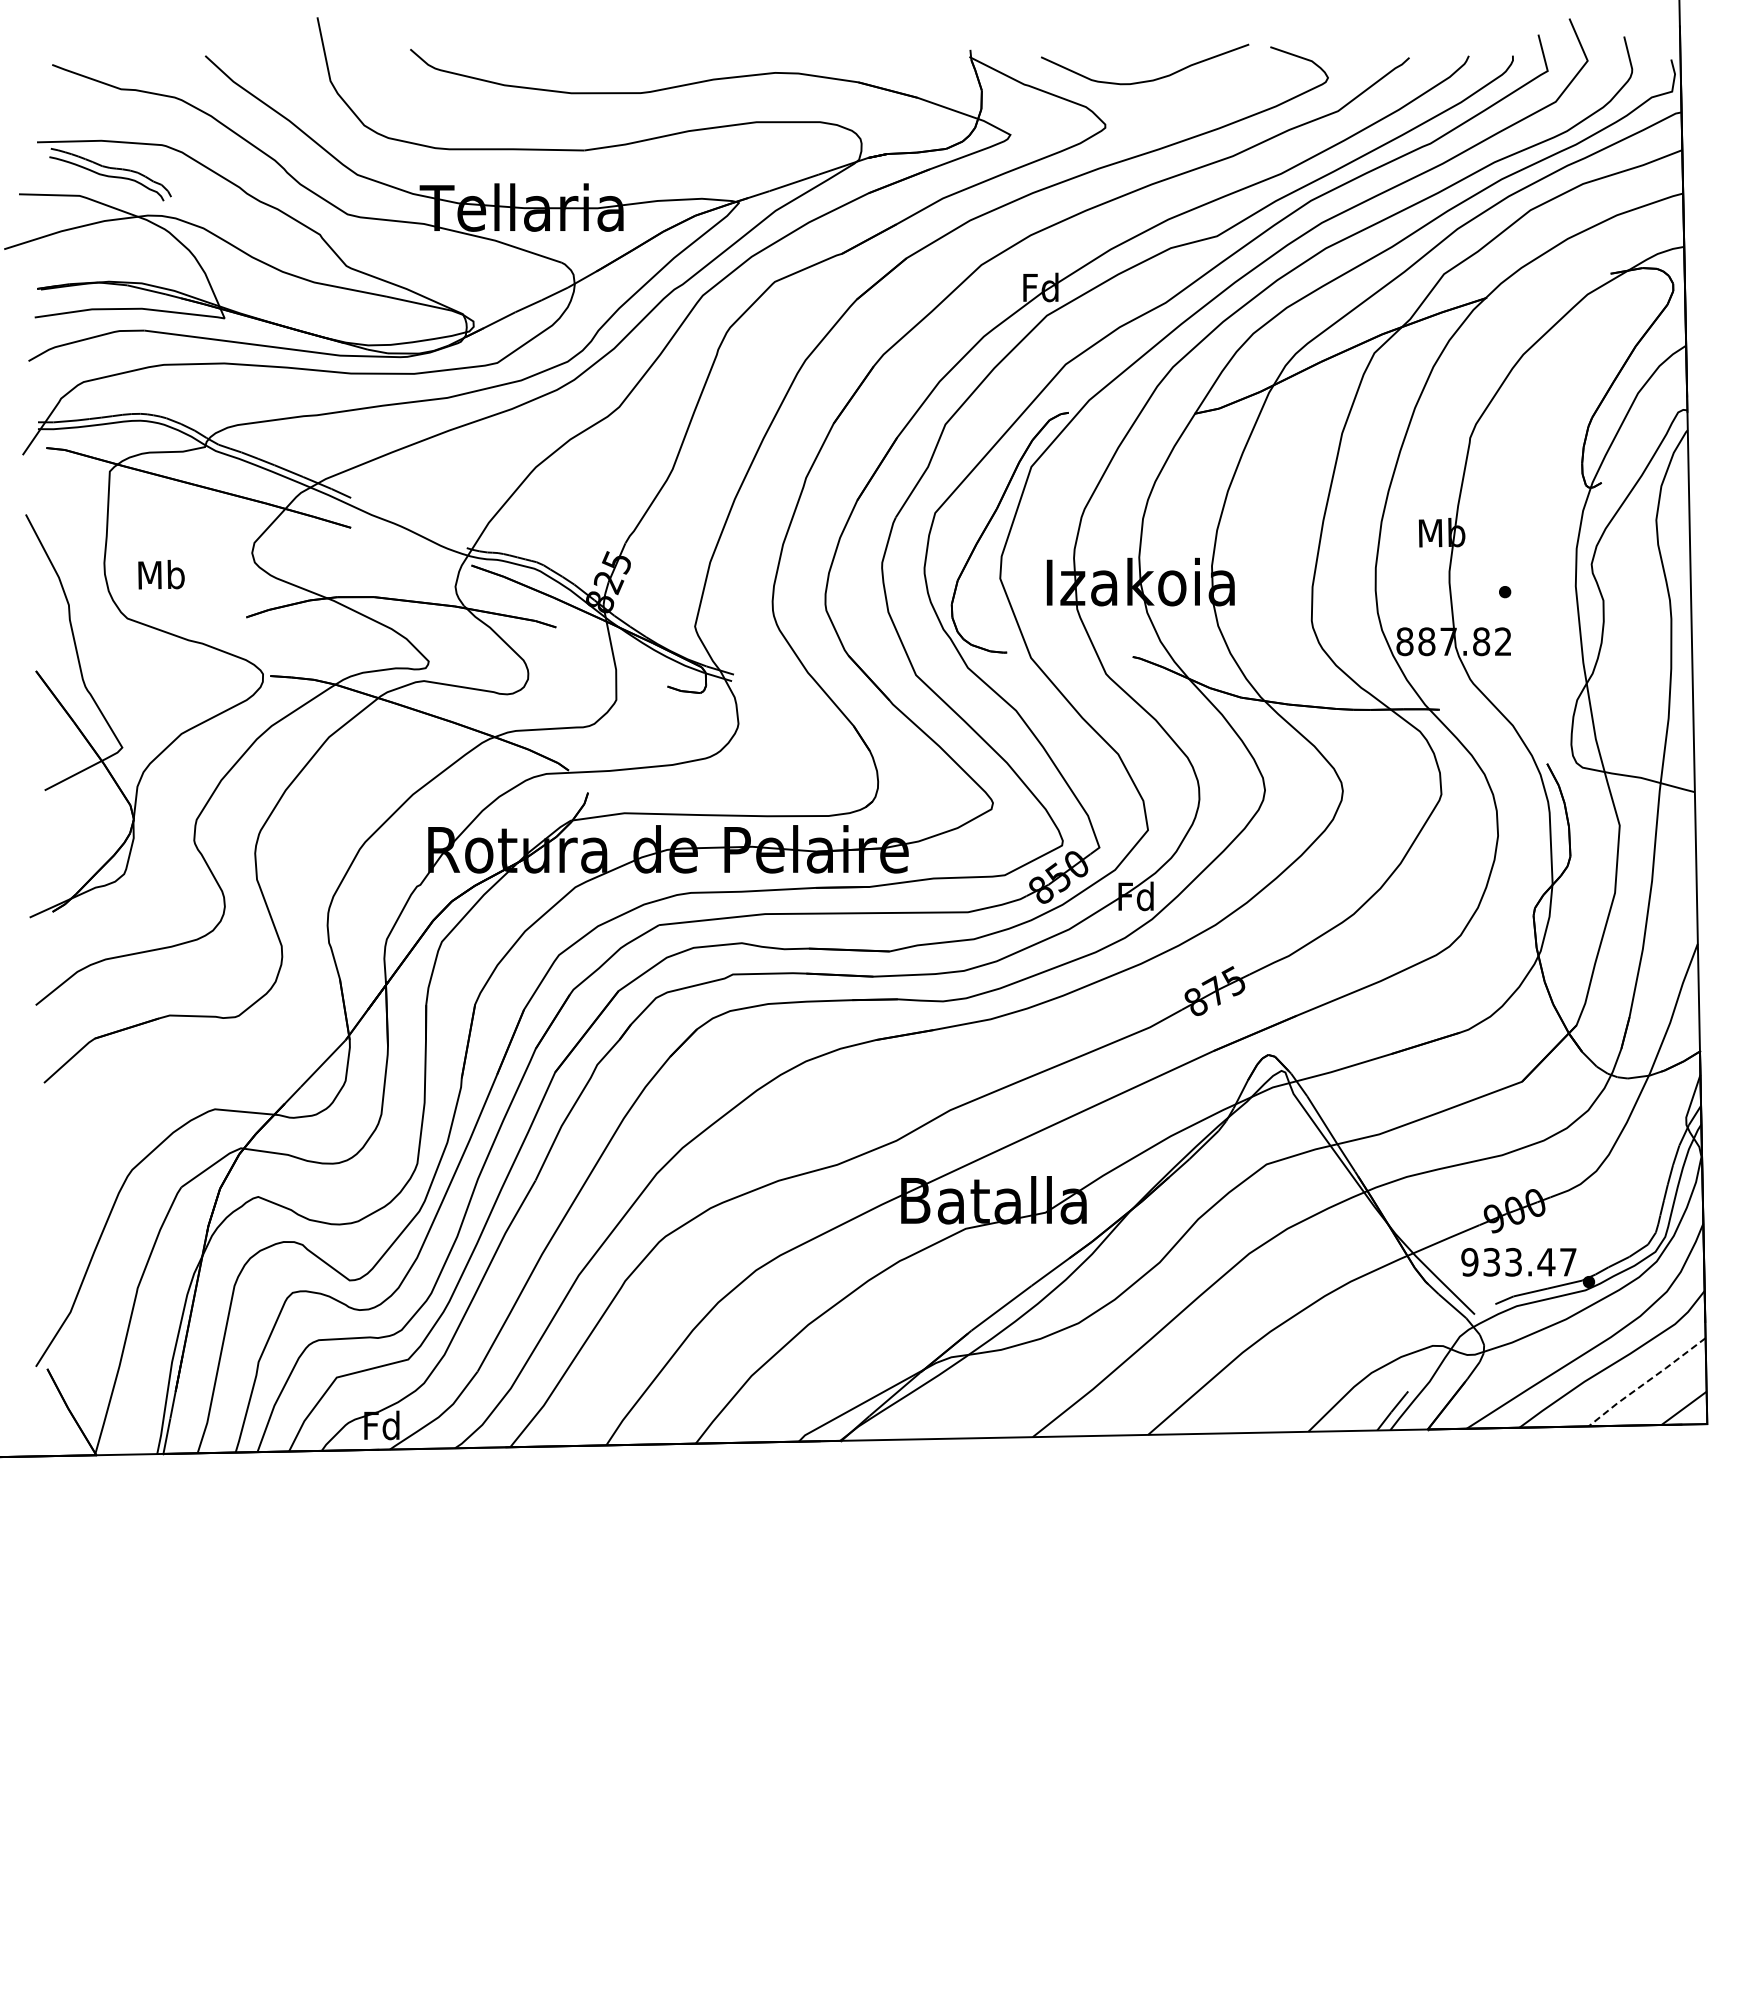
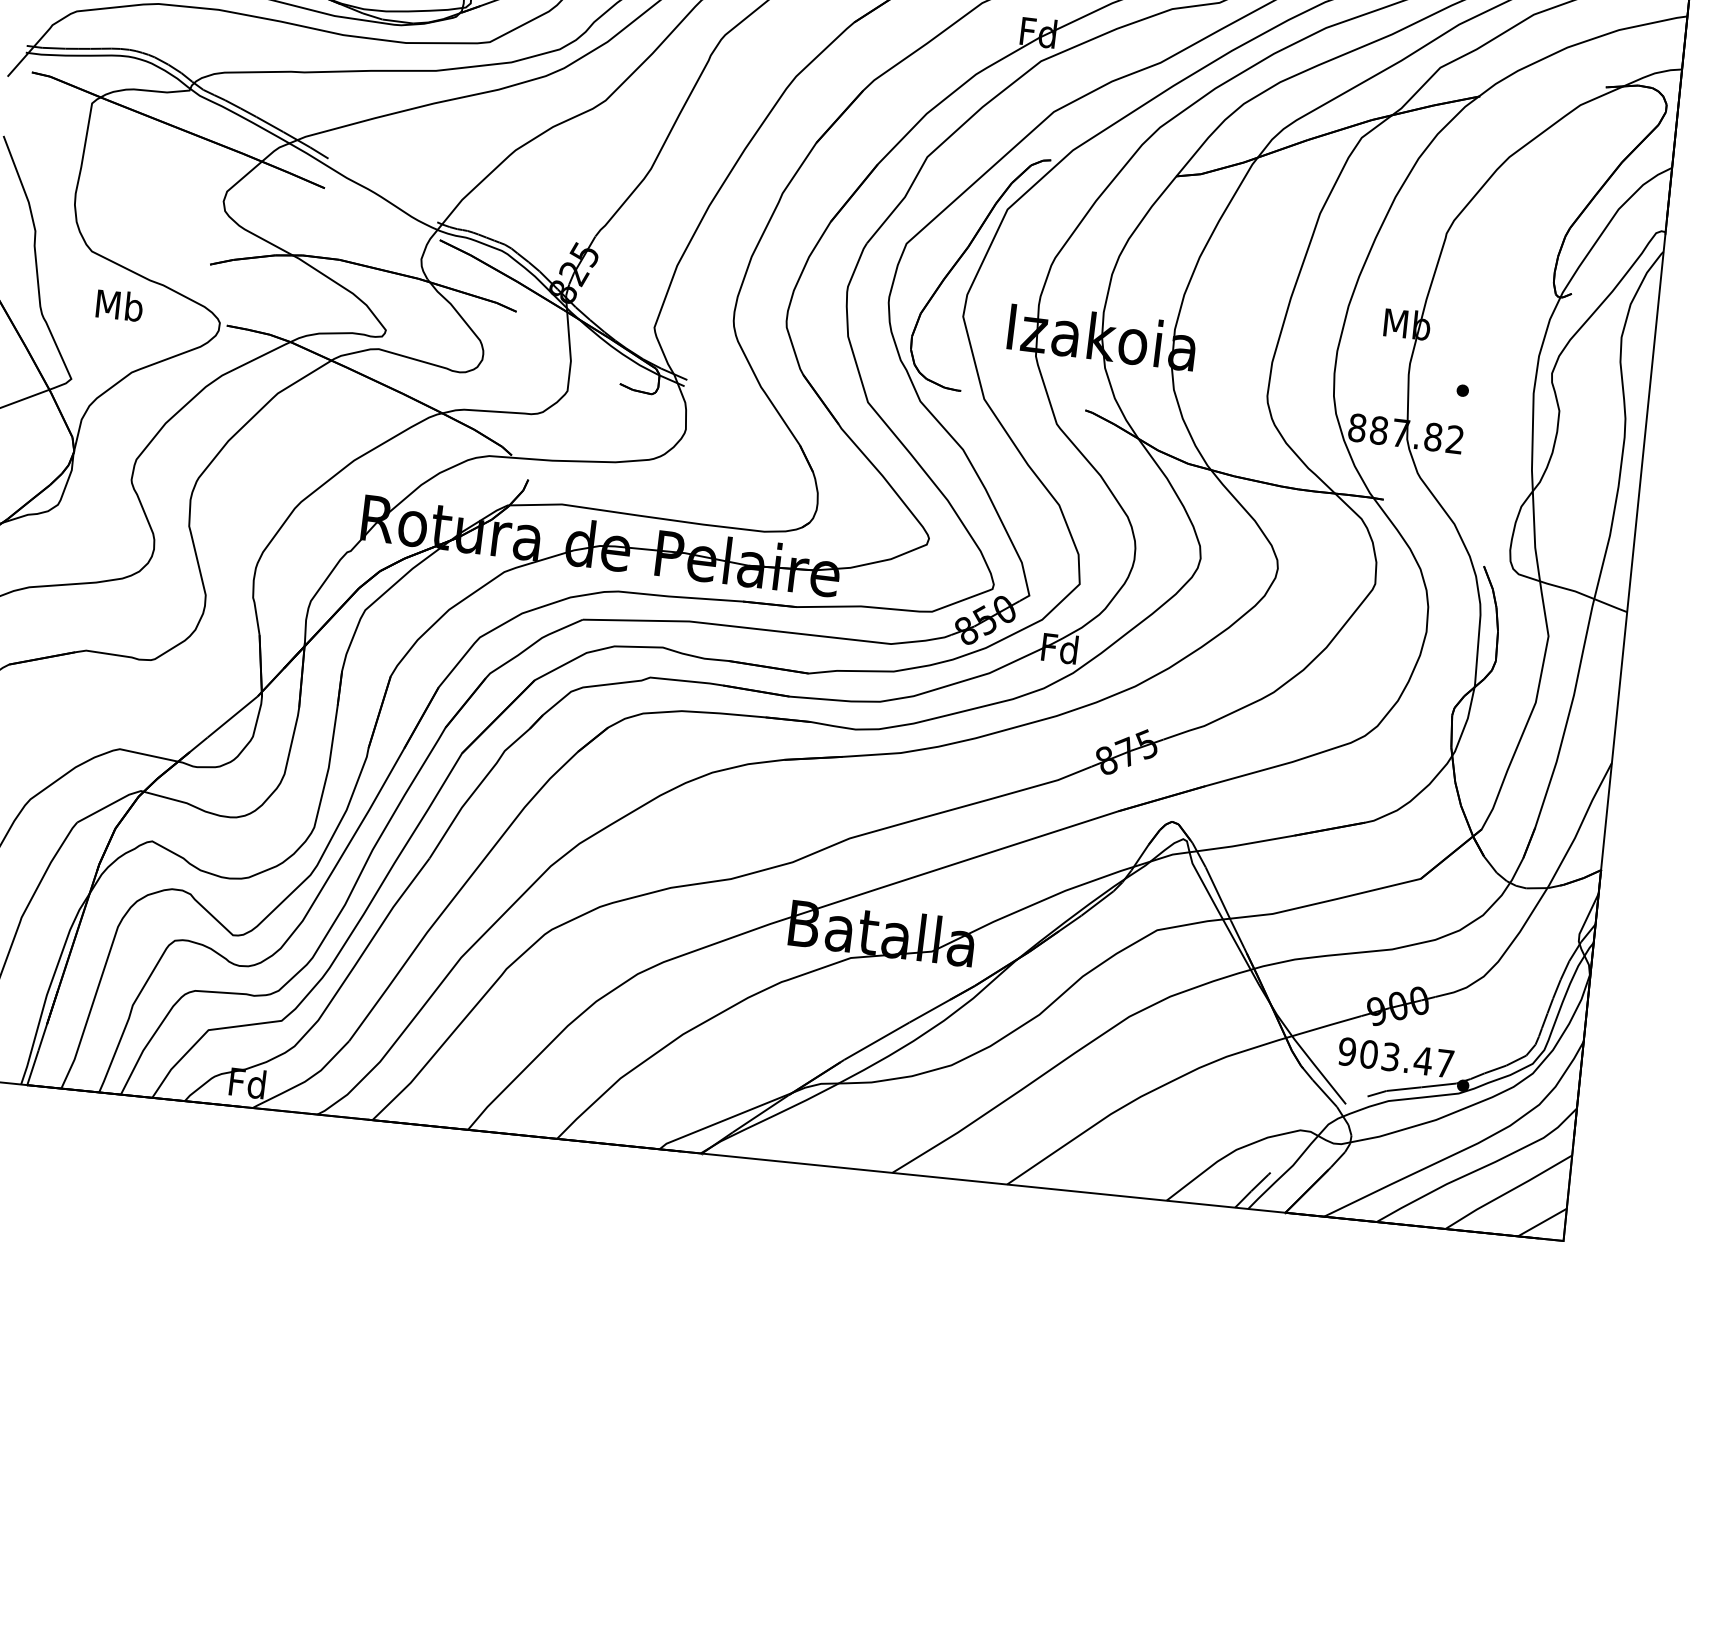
text: (161, 574) -> (119, 305), moved
text: (1491, 1262) -> (1368, 1054), 933.47 -> 903.47
line: (1646, 1382) -> (1508, 1192), dashed -> solid

